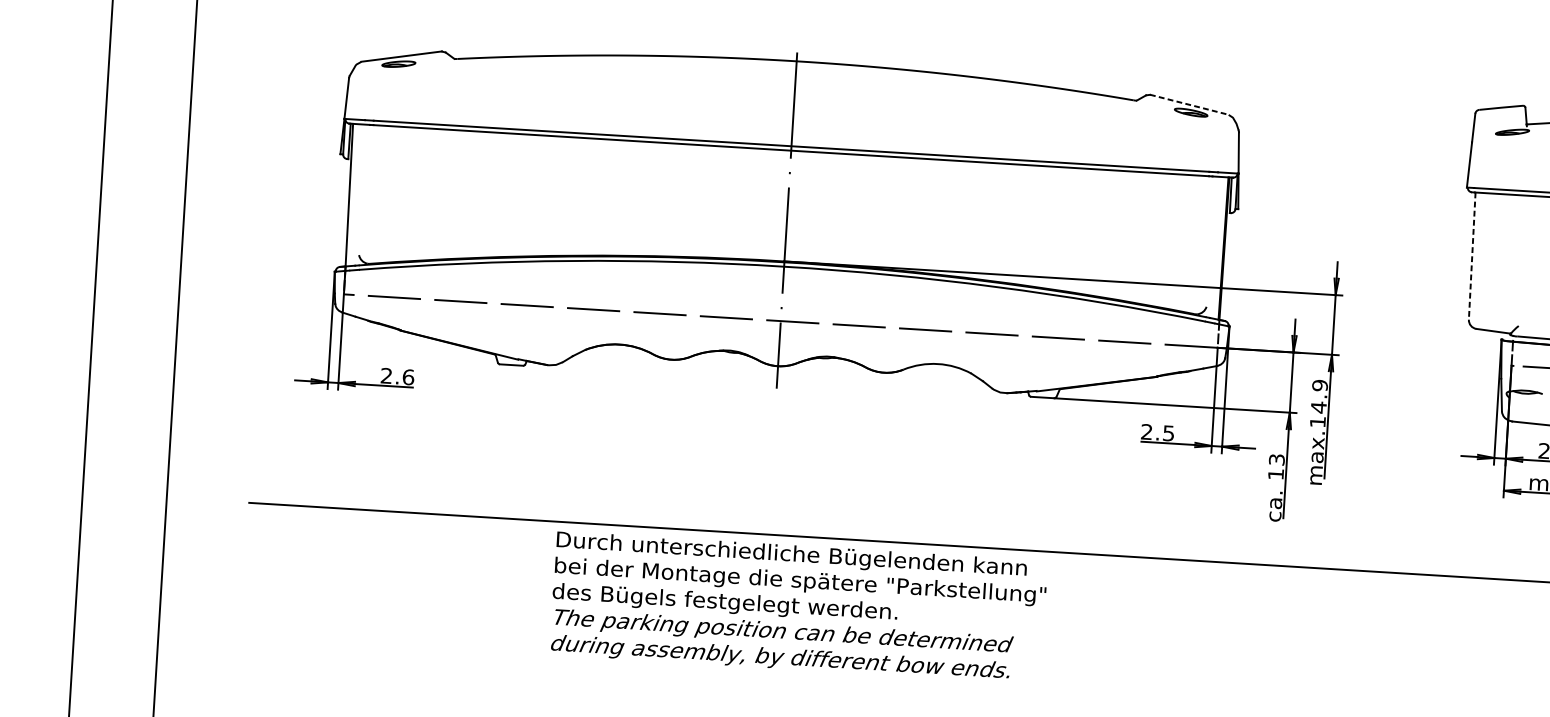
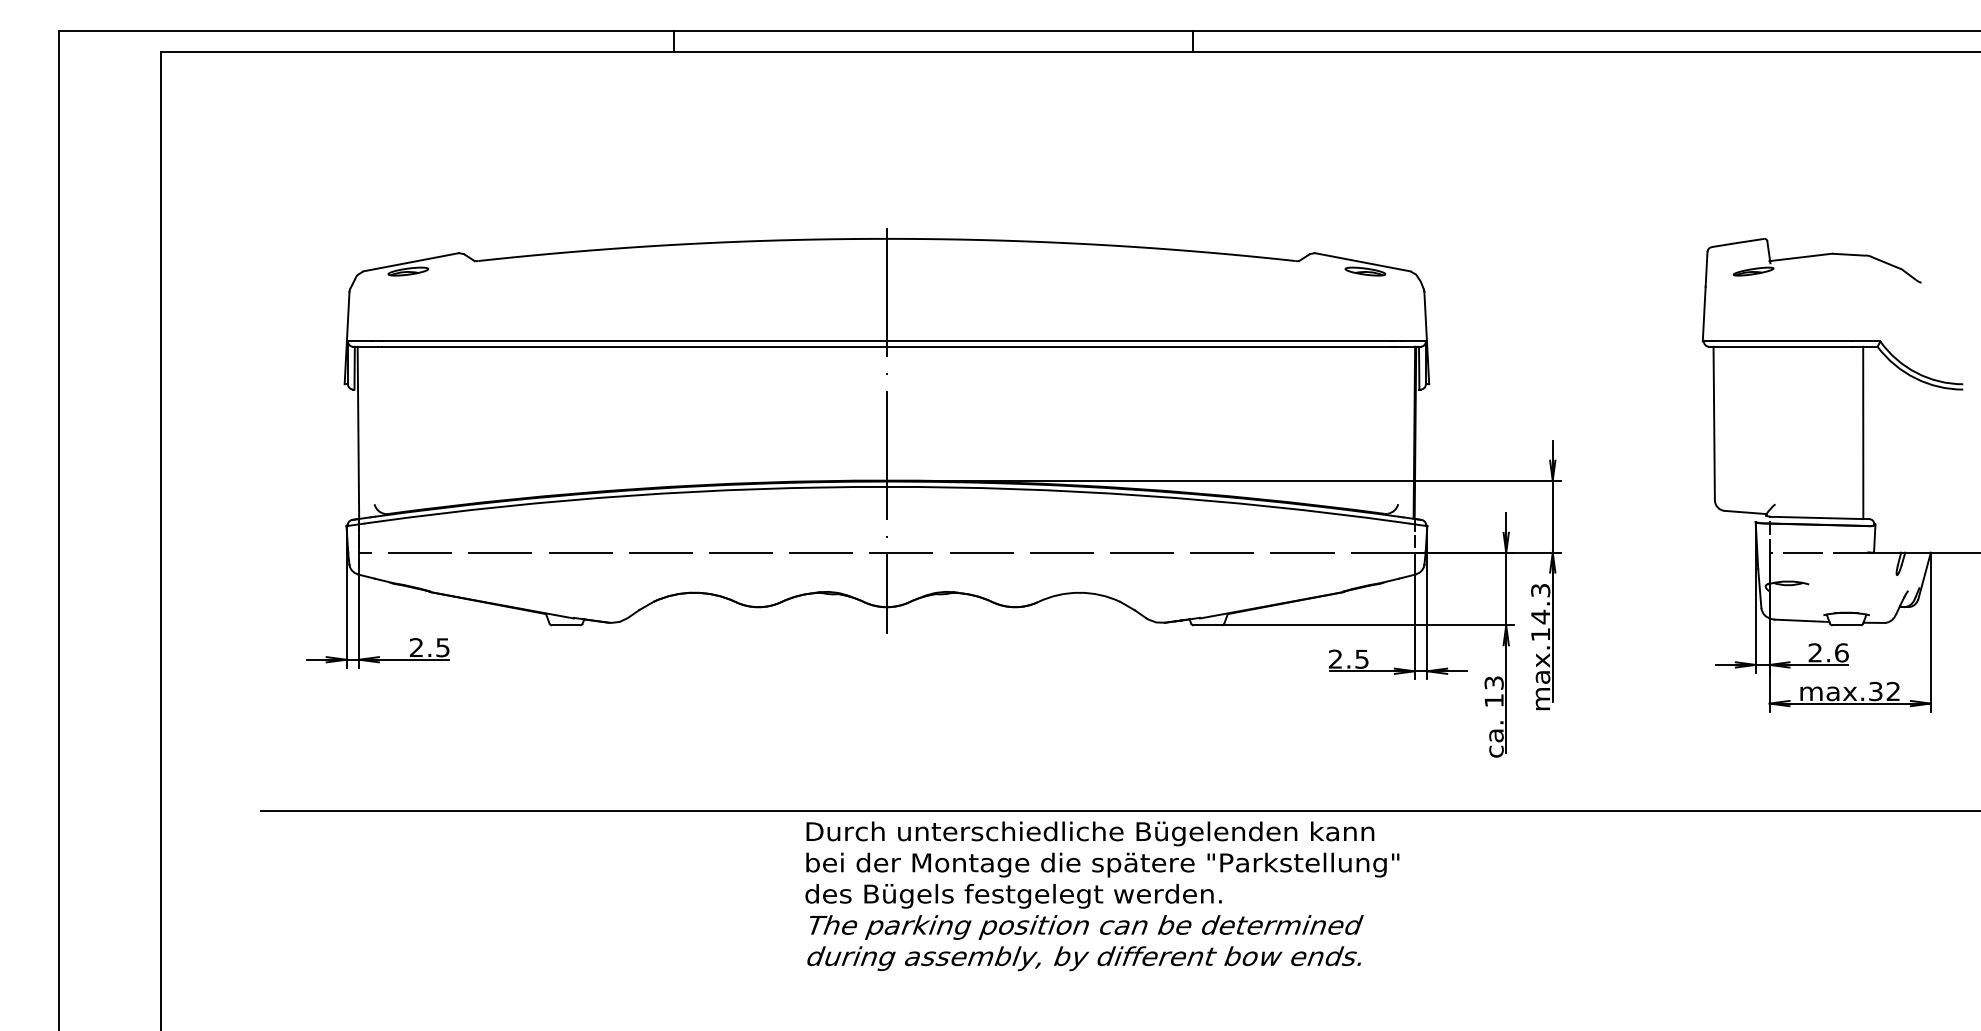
line: (1189, 104) -> (1362, 262), dashed -> solid
line: (1472, 256) -> (1714, 423), dashed -> solid
text: (408, 377) -> (443, 647), 2.6 -> 2.5
text: (1319, 385) -> (1540, 590), max.14.9 -> max.14.3
text: (798, 607) -> (1102, 896), moved

